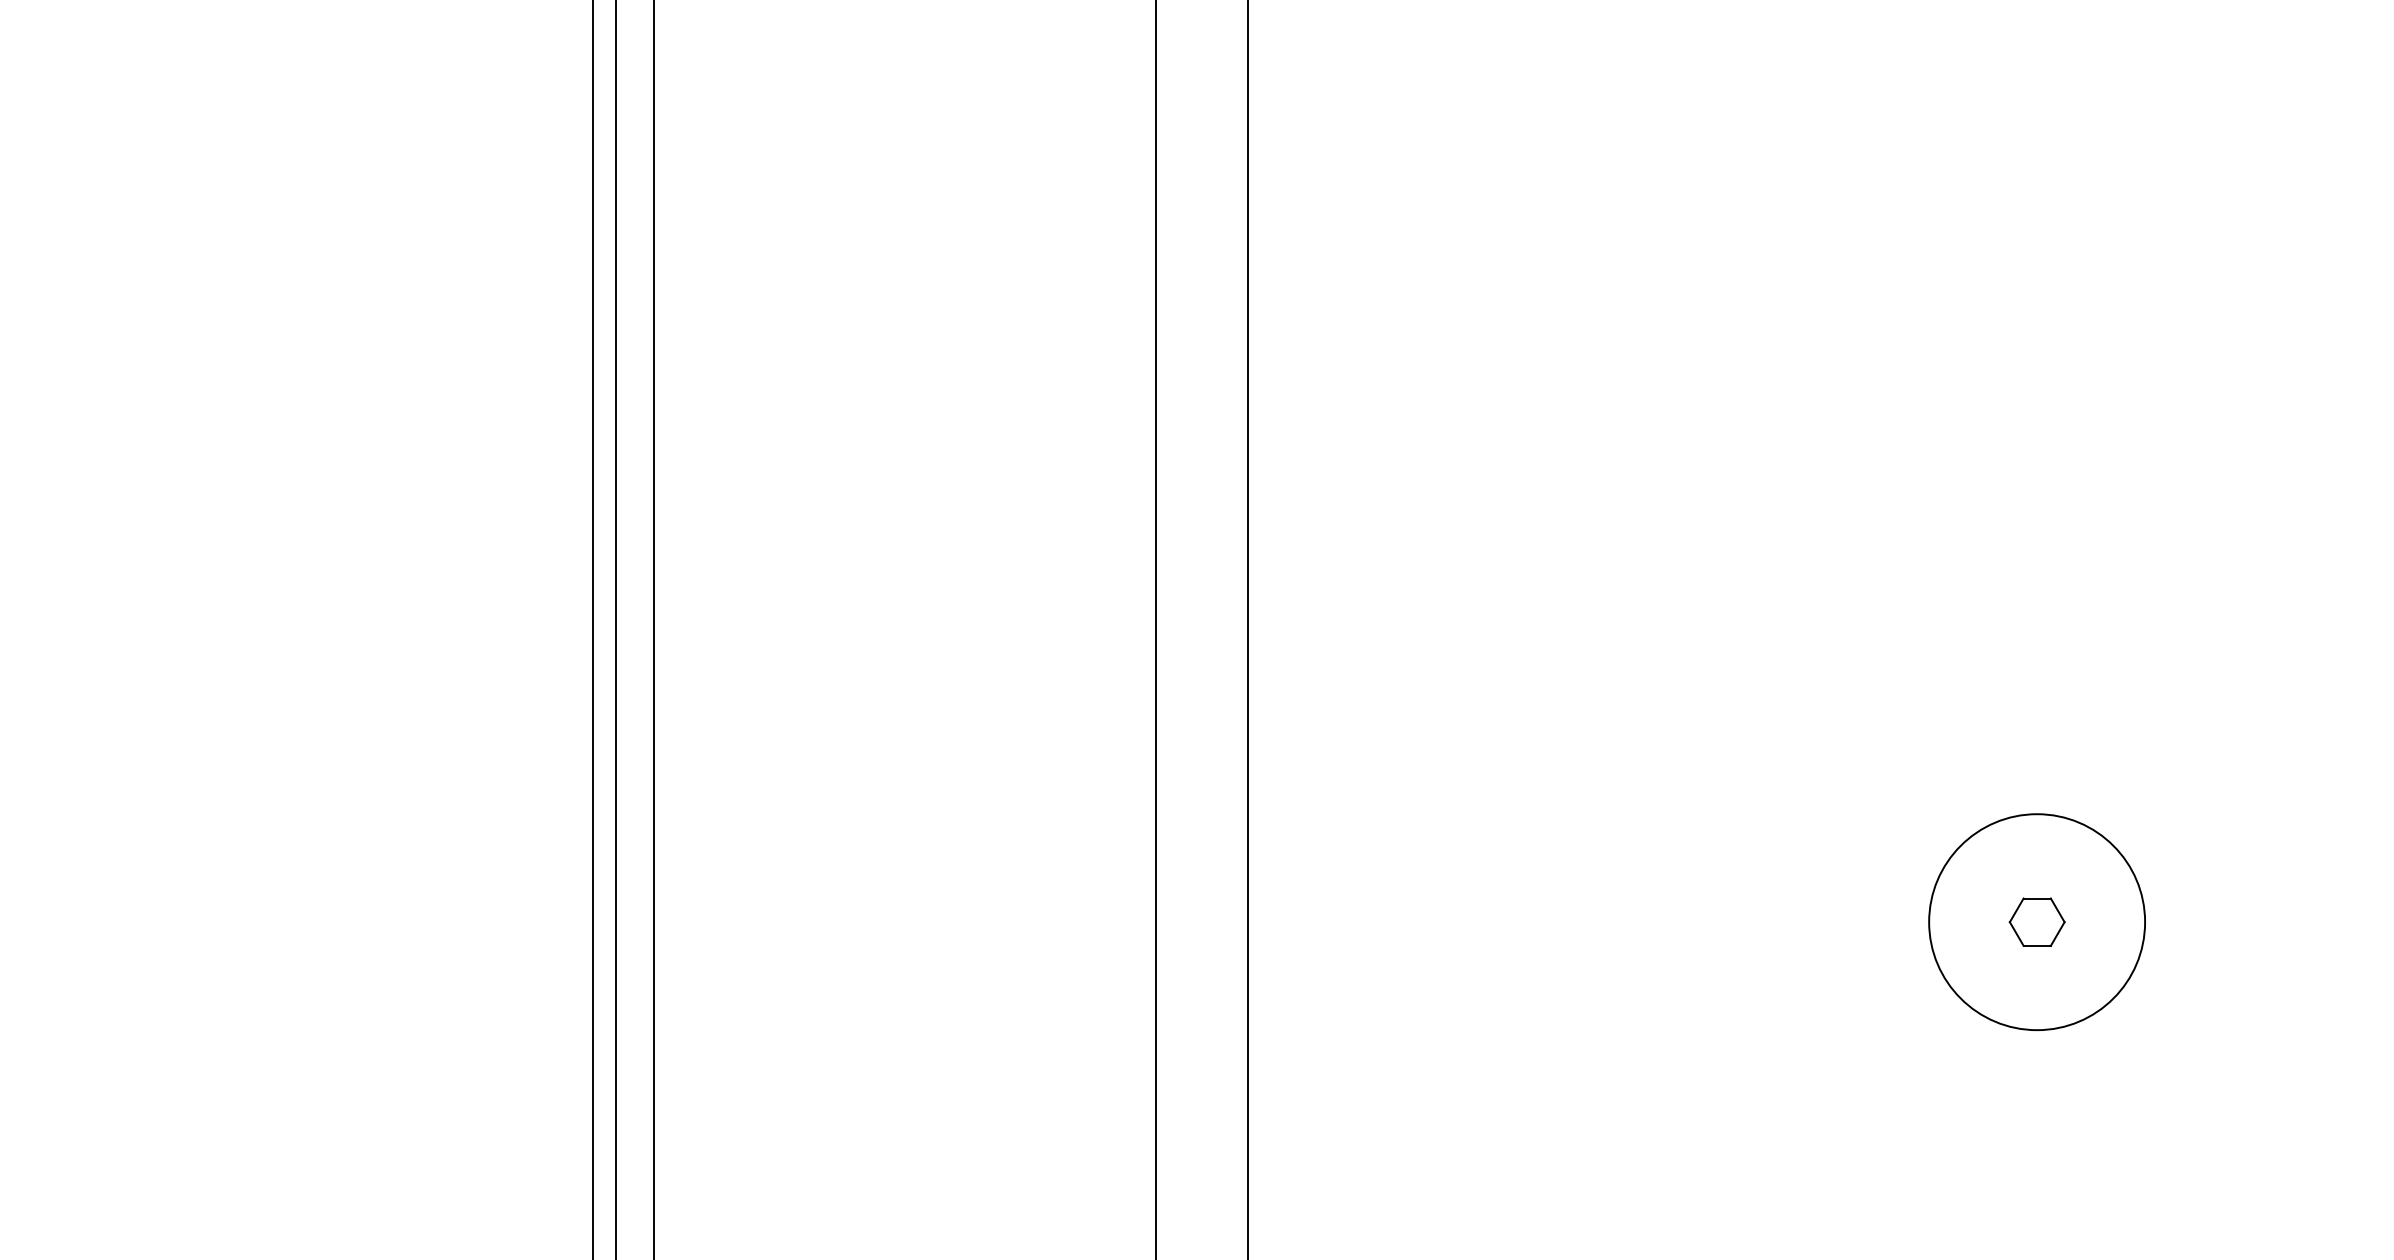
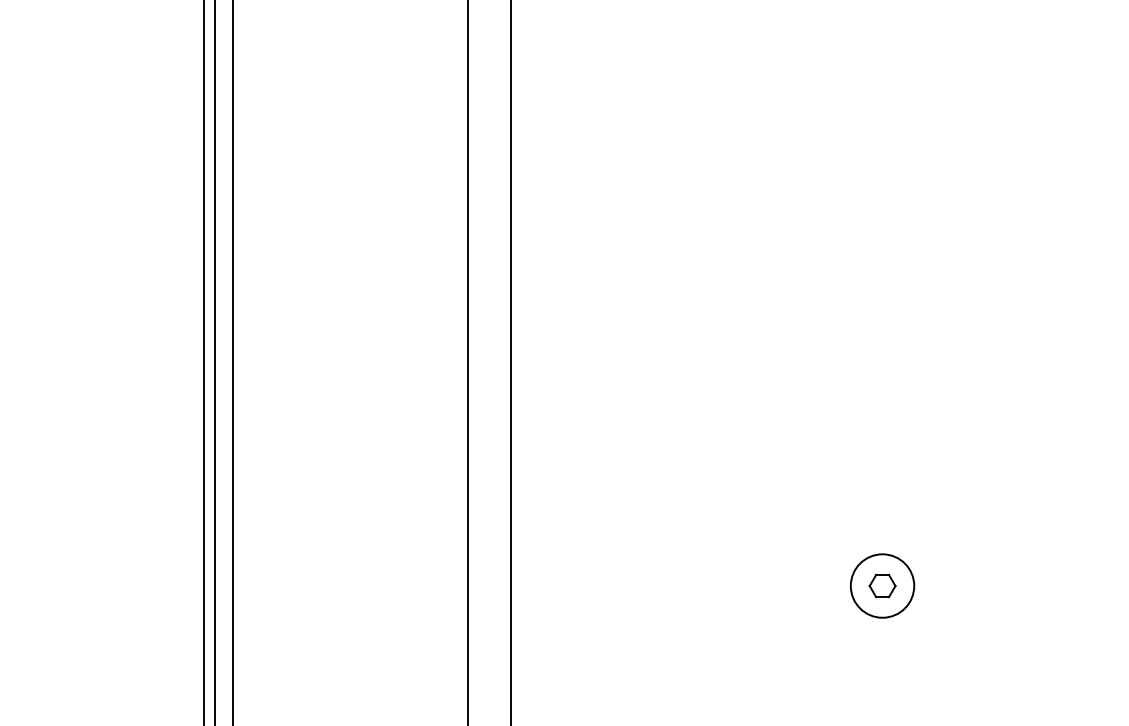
circle: (2037, 921) -> (882, 585), size x0.62

